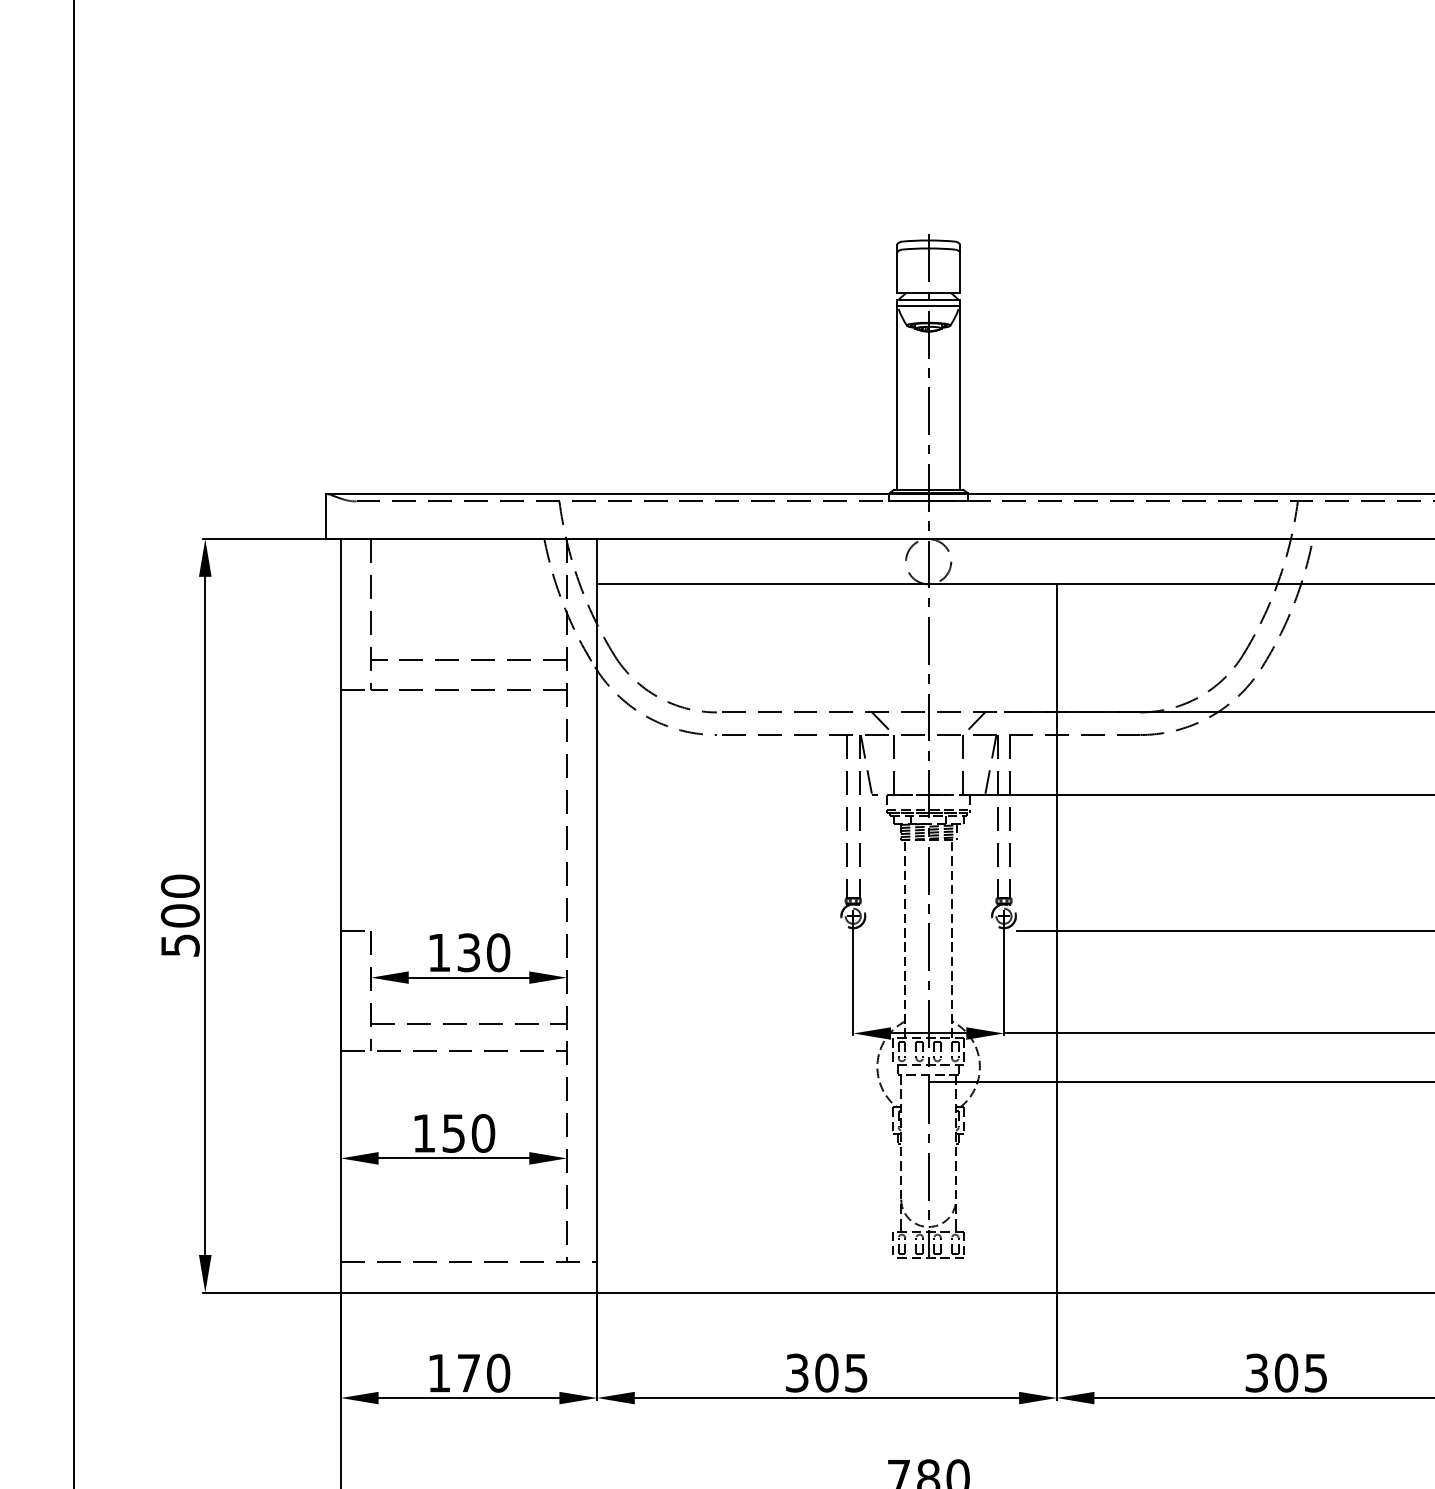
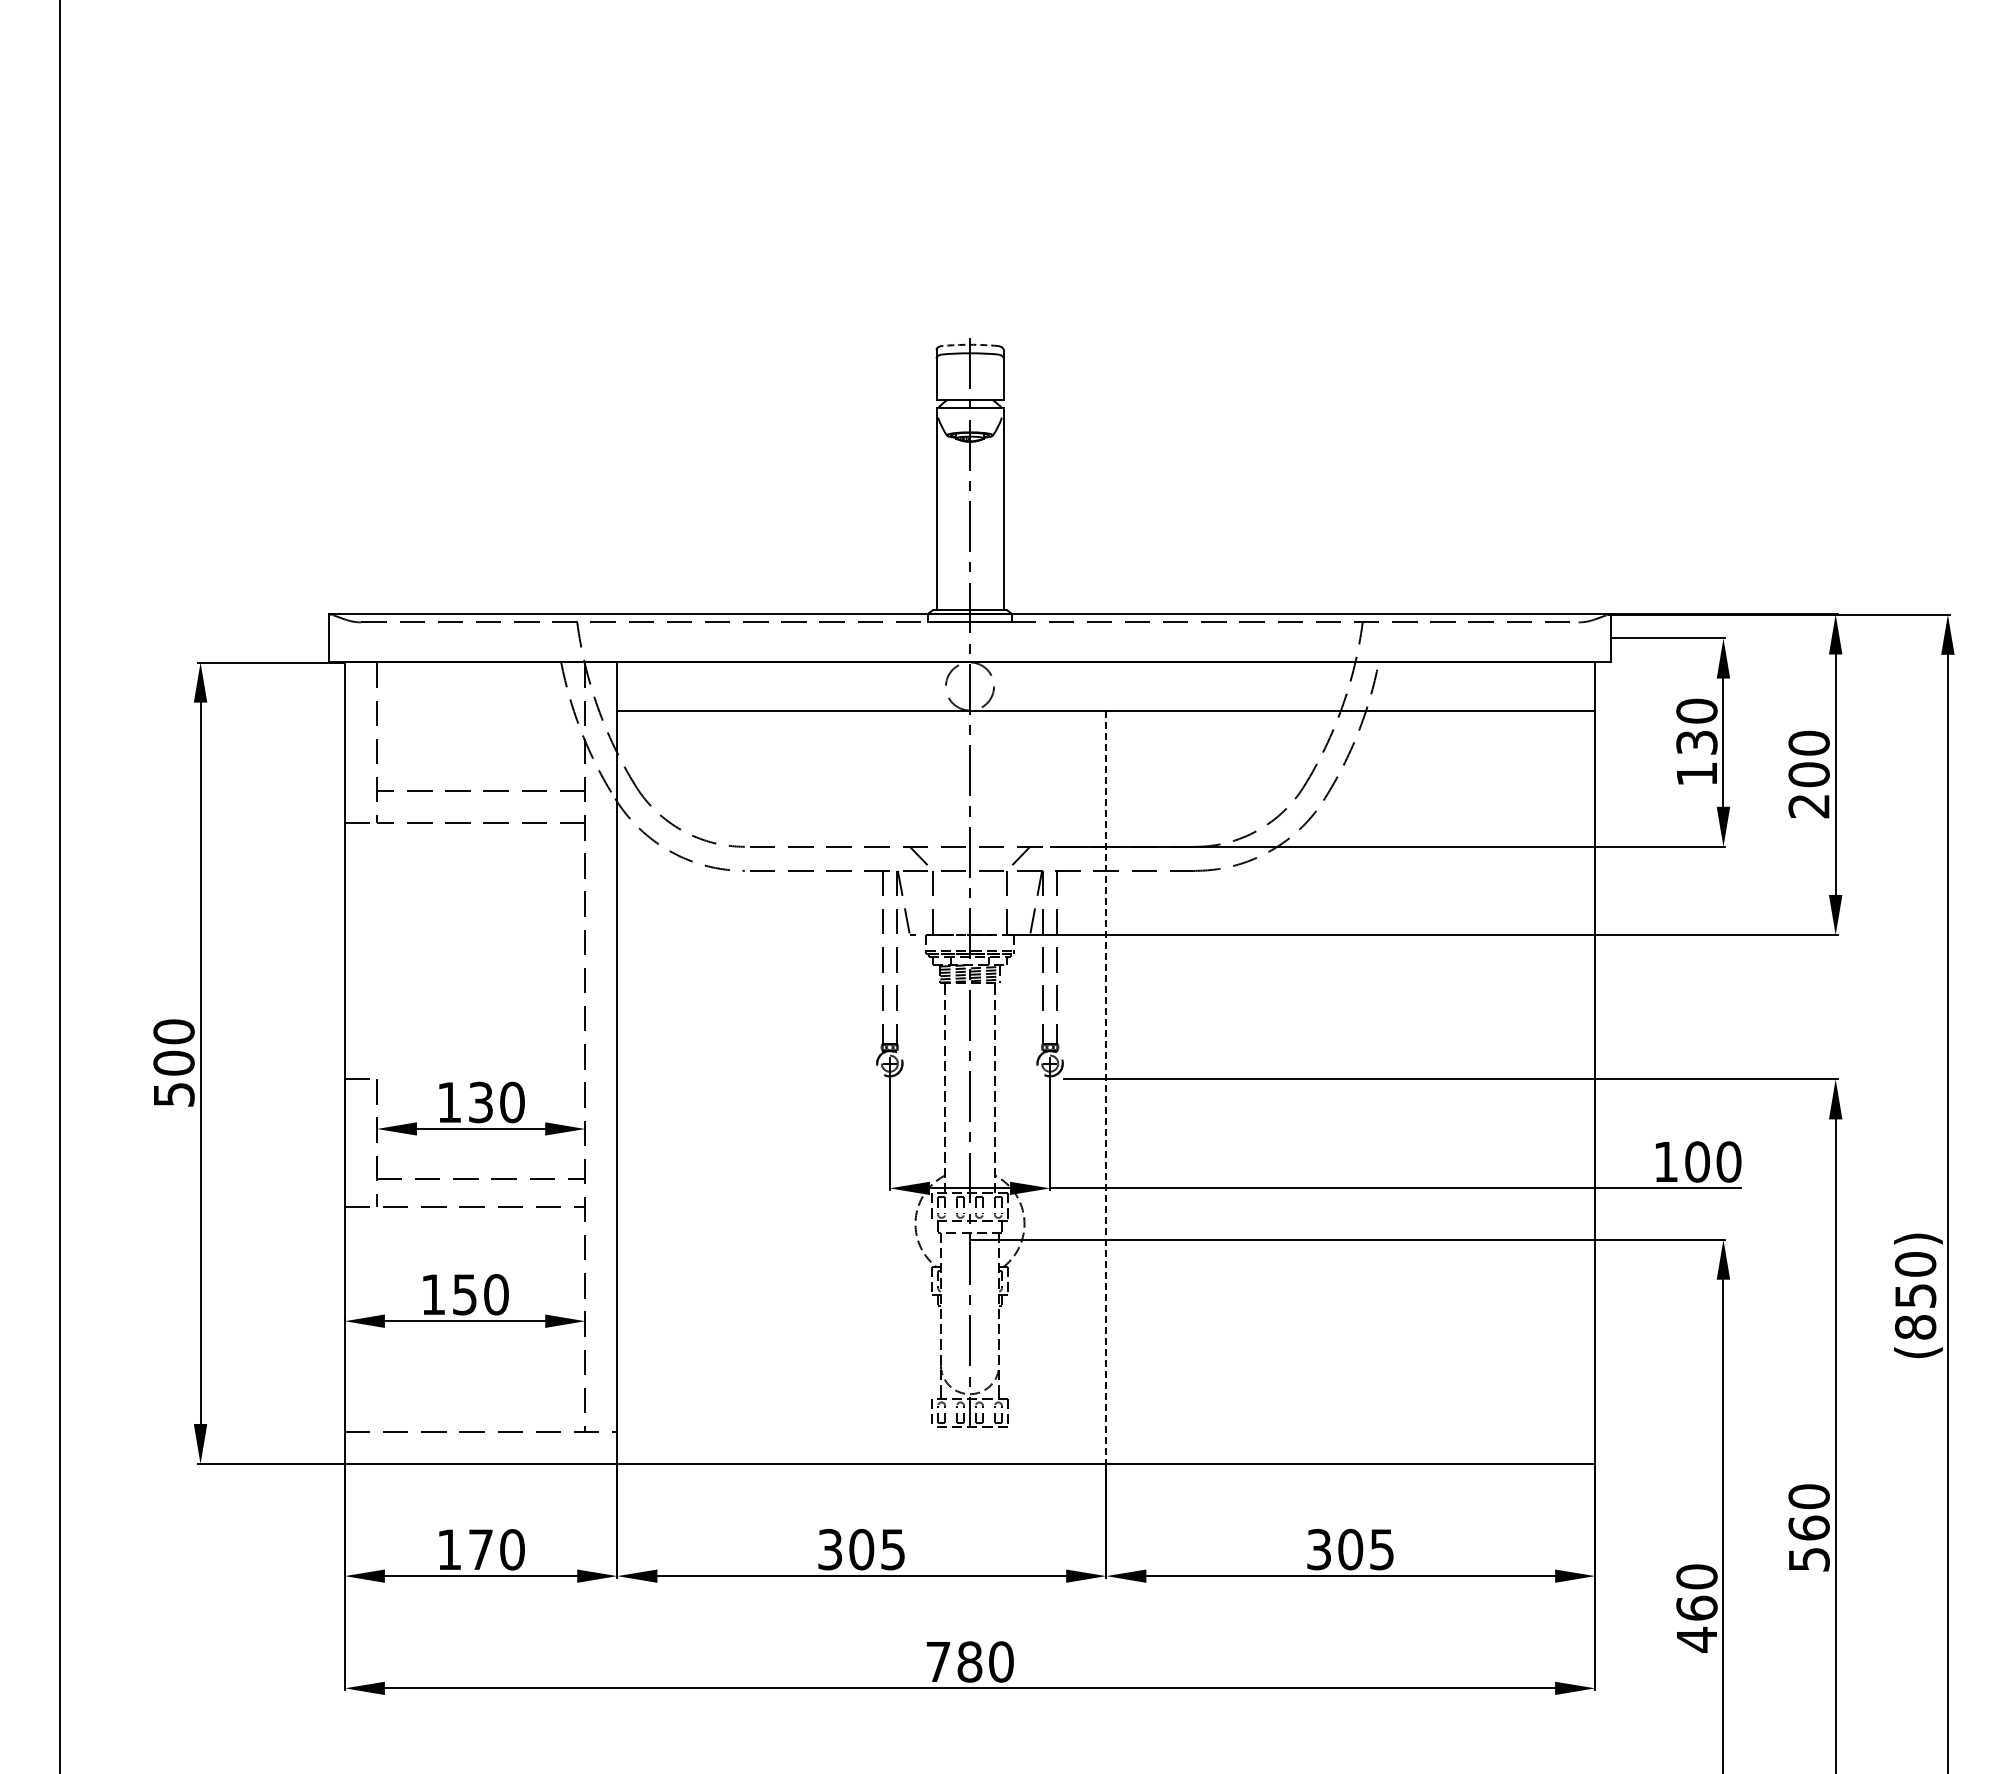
arc: (929, 240) -> (970, 344), solid -> dashed
line: (928, 305) -> (969, 414), removed
line: (1056, 938) -> (1106, 1087), solid -> dashed

